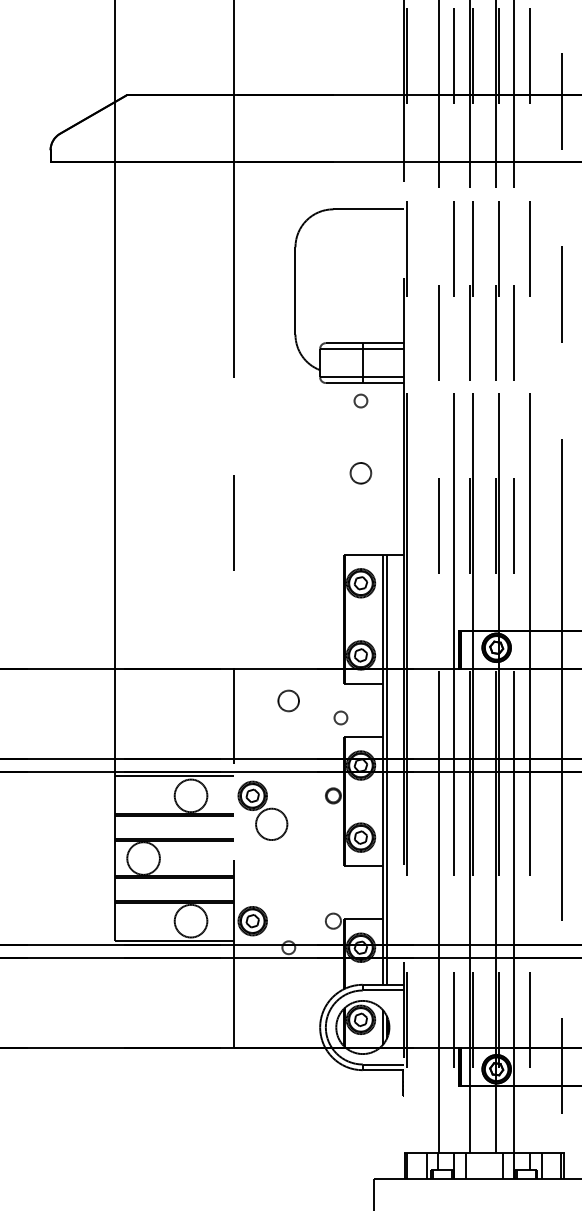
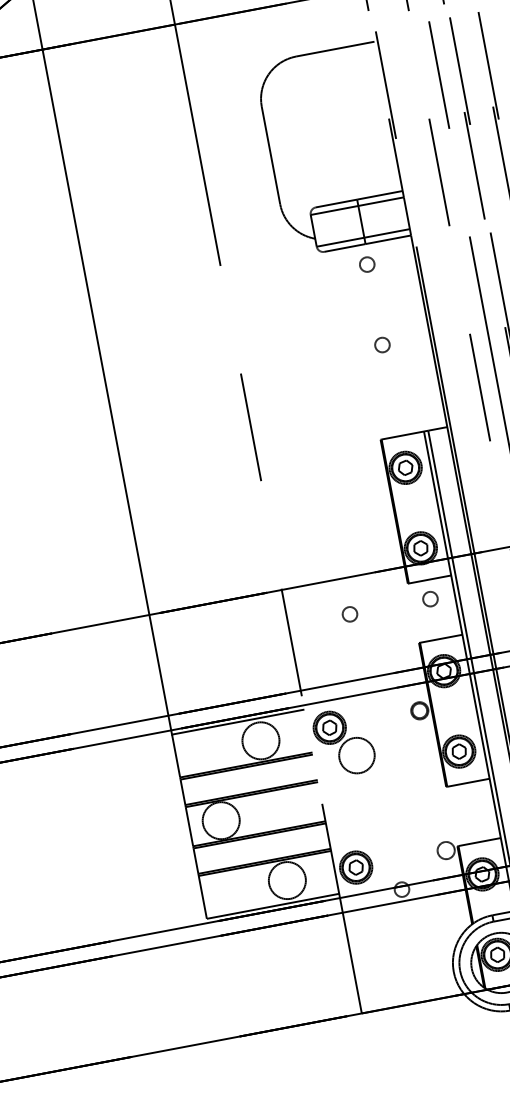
circle: (360, 472) -> (381, 344), size x0.62
circle: (288, 700) -> (349, 613), size x0.62
circle: (340, 717) -> (429, 598), moved

